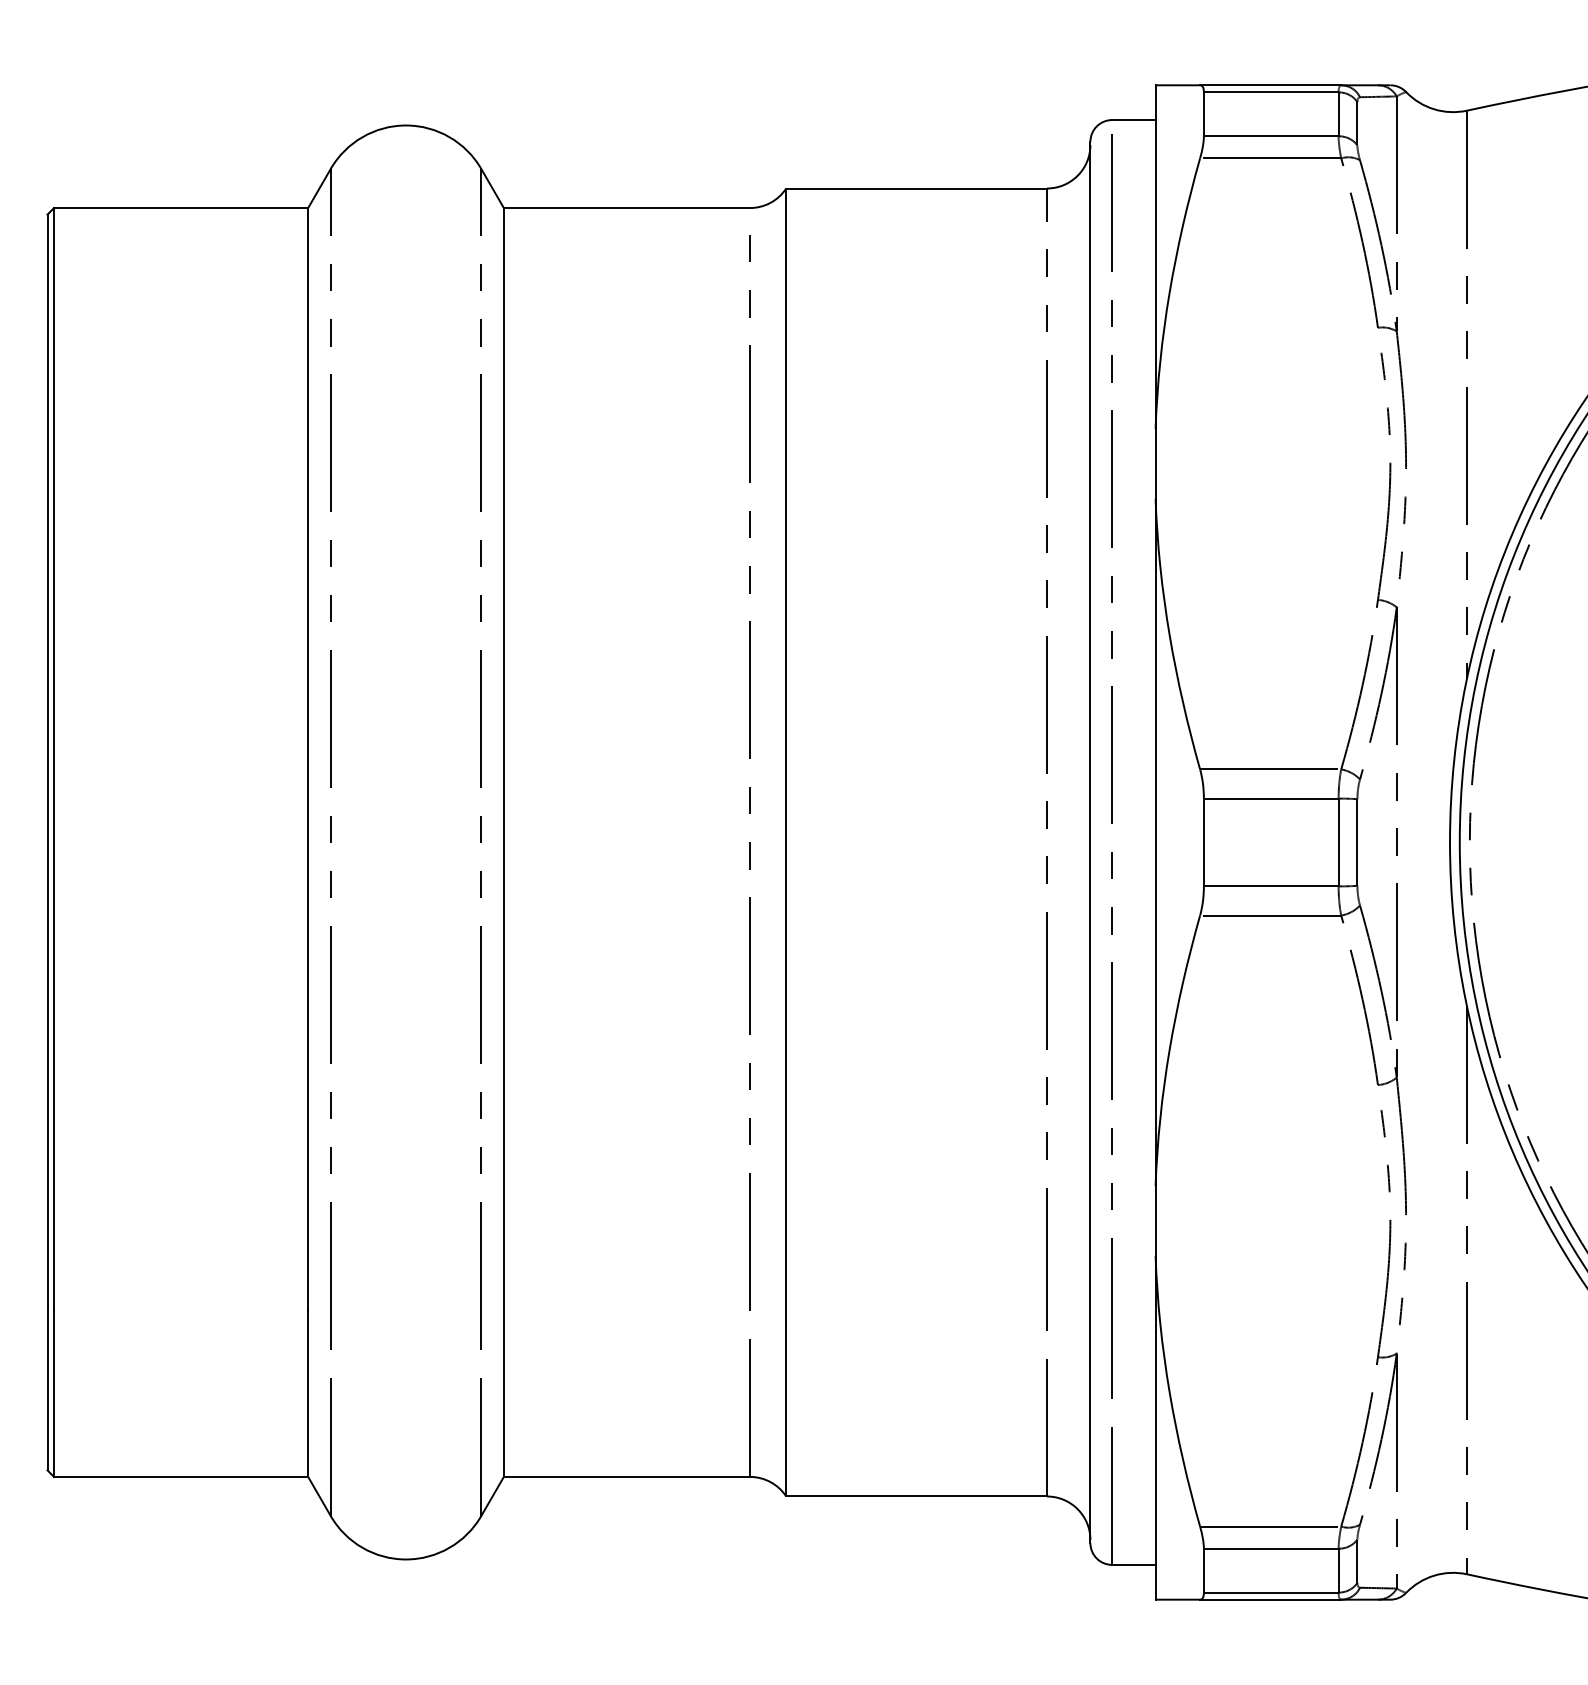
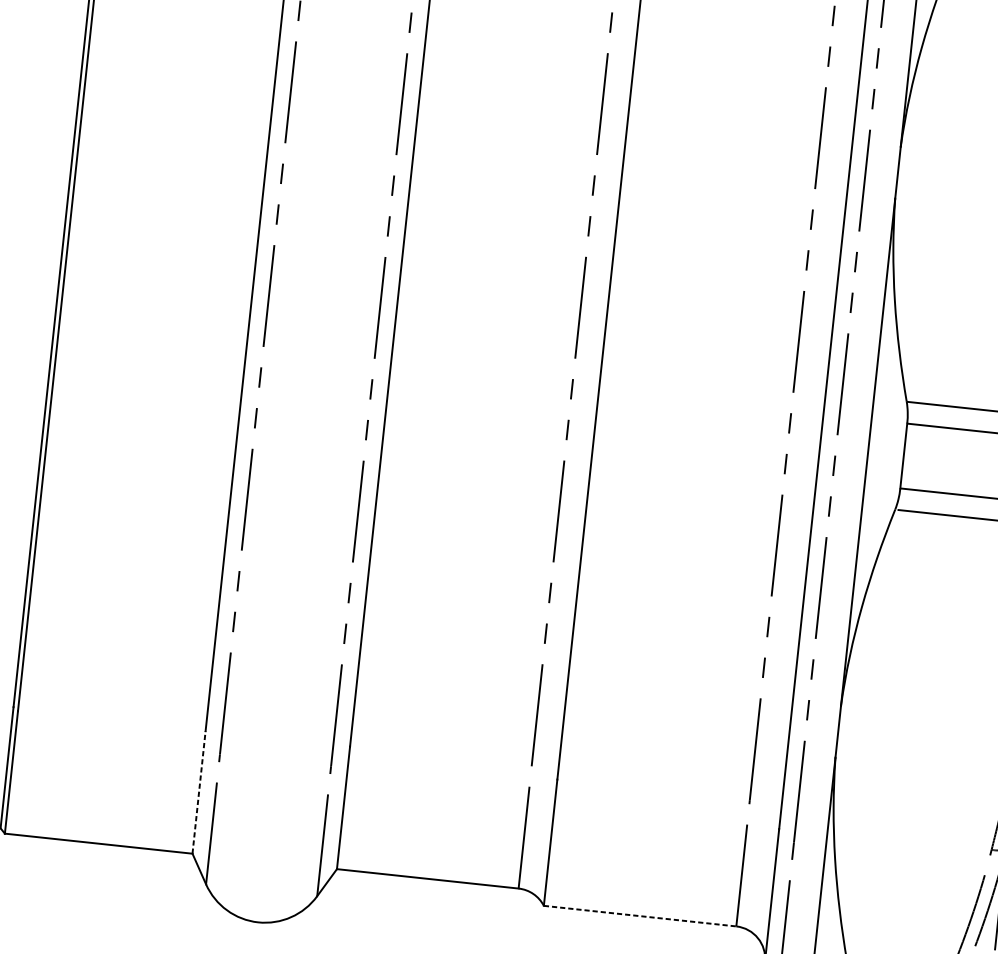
line: (308, 1393) -> (199, 792), solid -> dashed
line: (917, 1496) -> (640, 916), solid -> dashed

